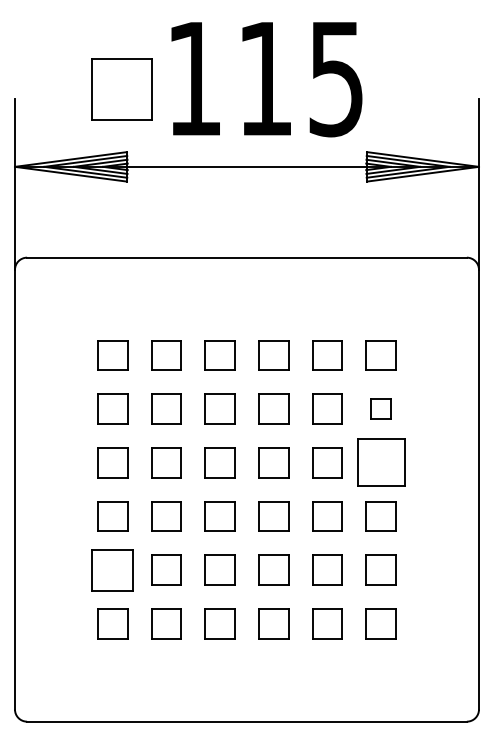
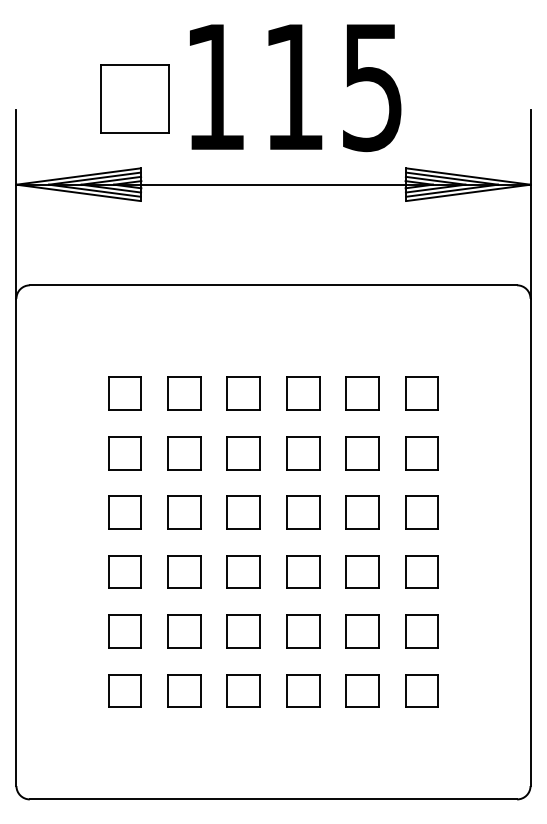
part: (380, 408) -> (421, 452), size x1.43
part: (380, 462) -> (421, 512), size x0.62
part: (112, 569) -> (124, 630), size x0.71

